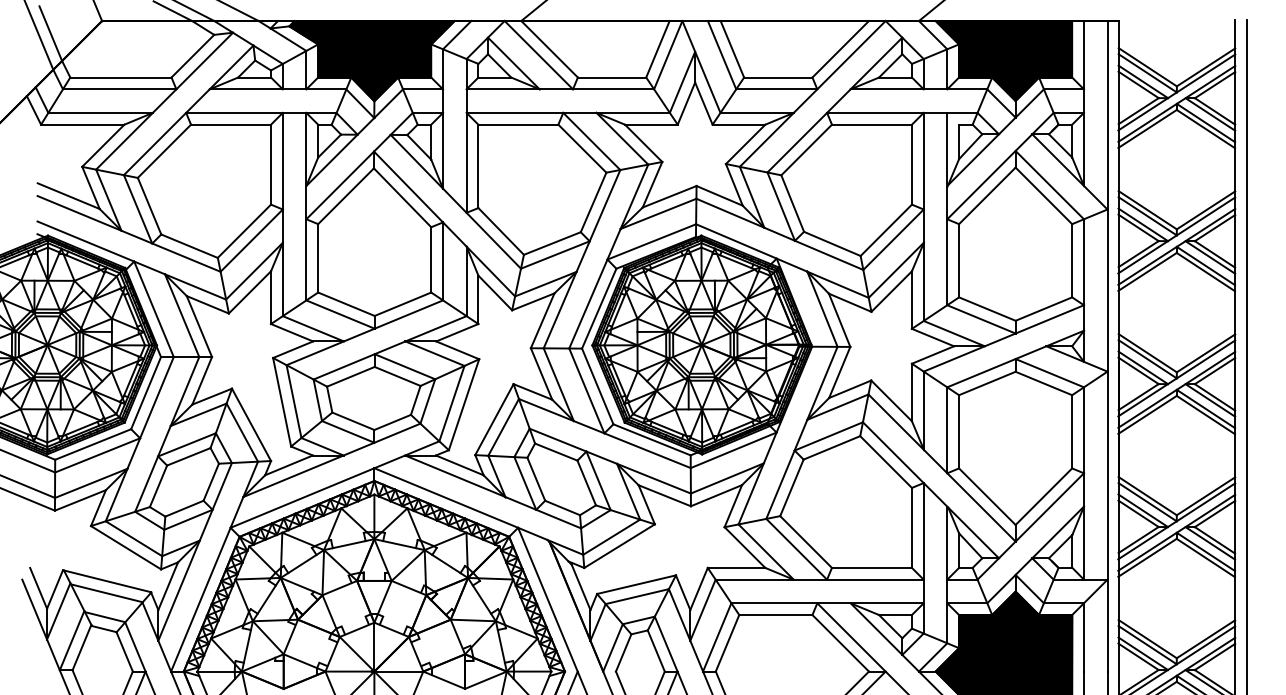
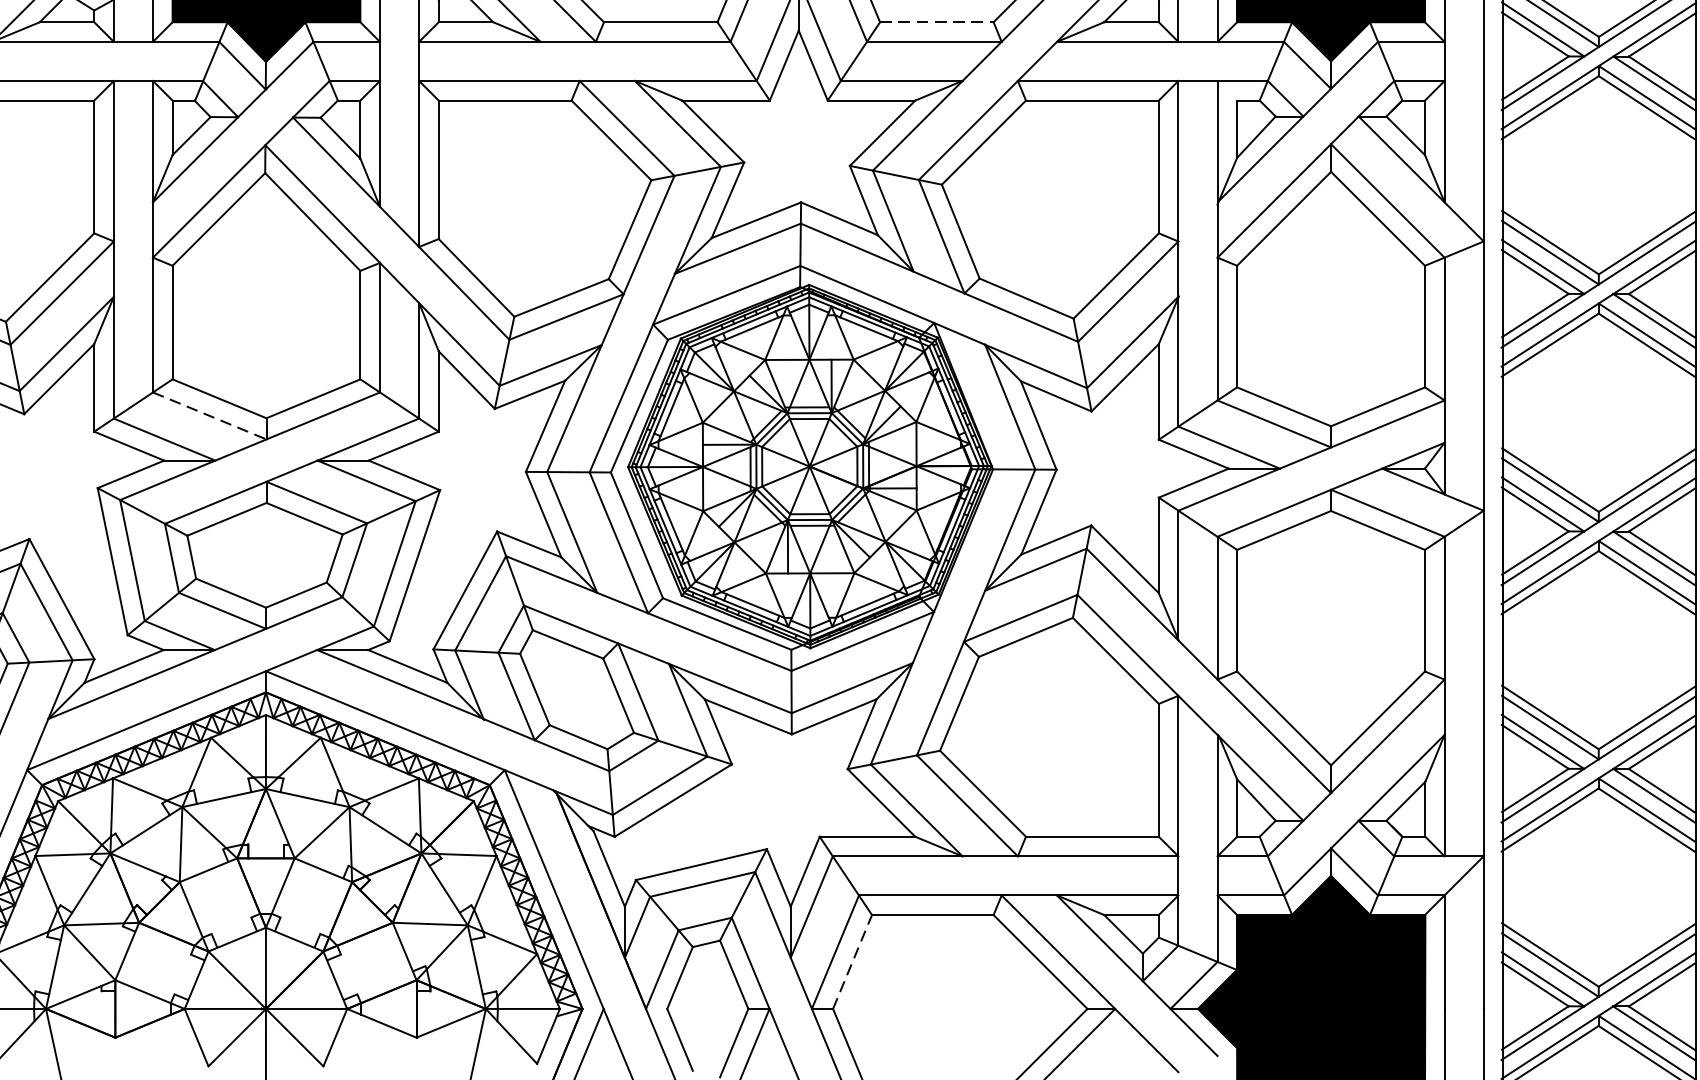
line: (778, 77) -> (937, 22), solid -> dashed
line: (340, 314) -> (209, 415), solid -> dashed
line: (727, 643) -> (852, 962), solid -> dashed

